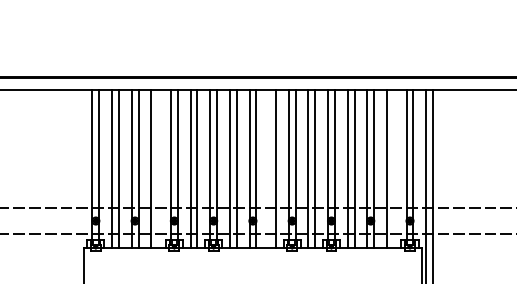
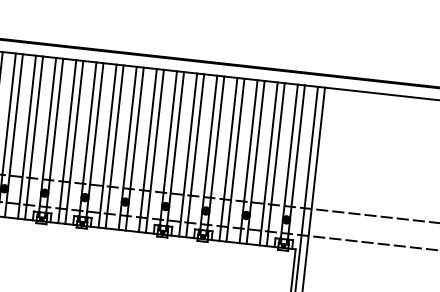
line: (158, 168) -> (34, 137), added
line: (269, 168) -> (148, 150), added
line: (393, 168) -> (275, 164), added

